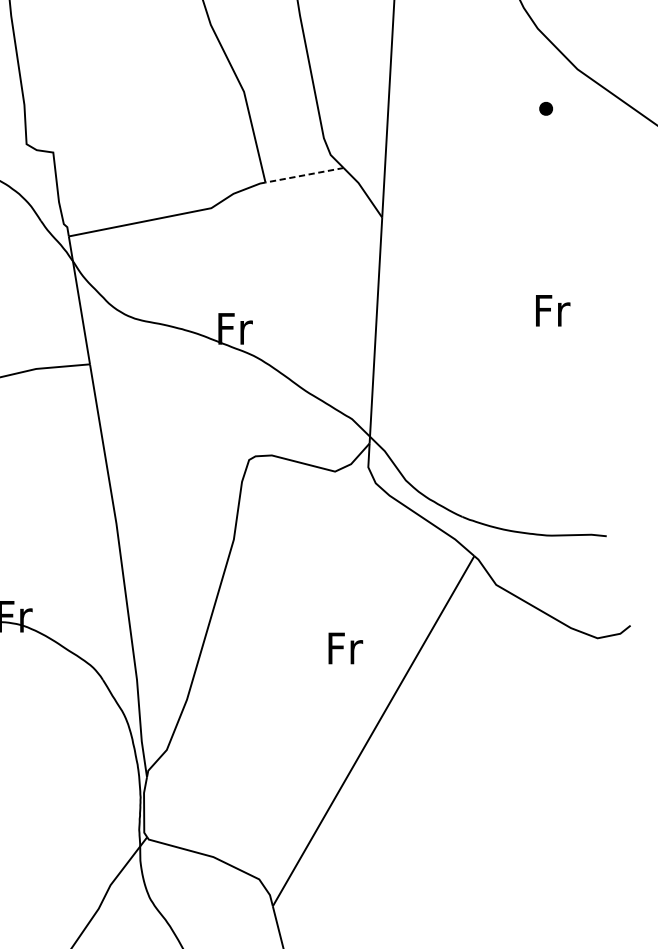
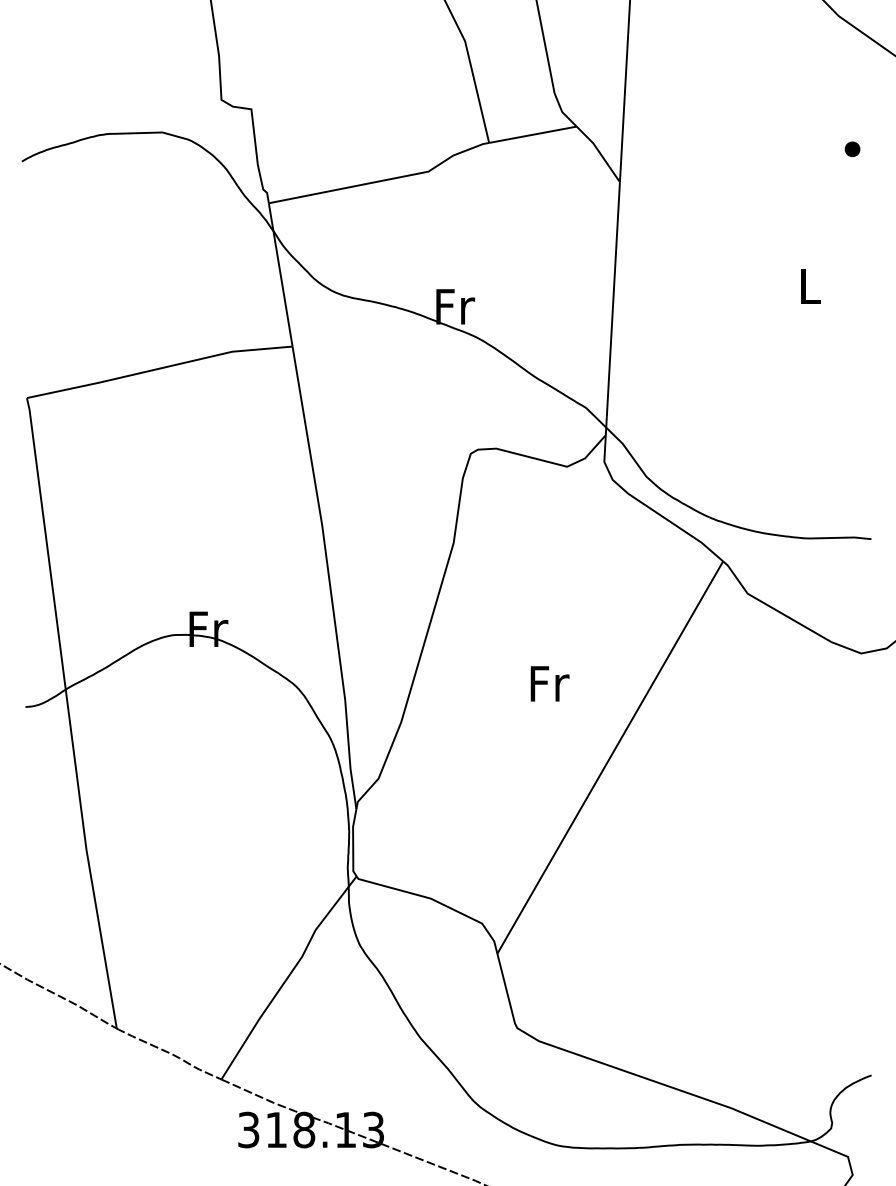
part: (546, 108) -> (852, 149), moved
line: (304, 175) -> (532, 134), dashed -> solid
text: (553, 310) -> (811, 286), Fr -> L
text: (345, 648) -> (549, 683), moved

